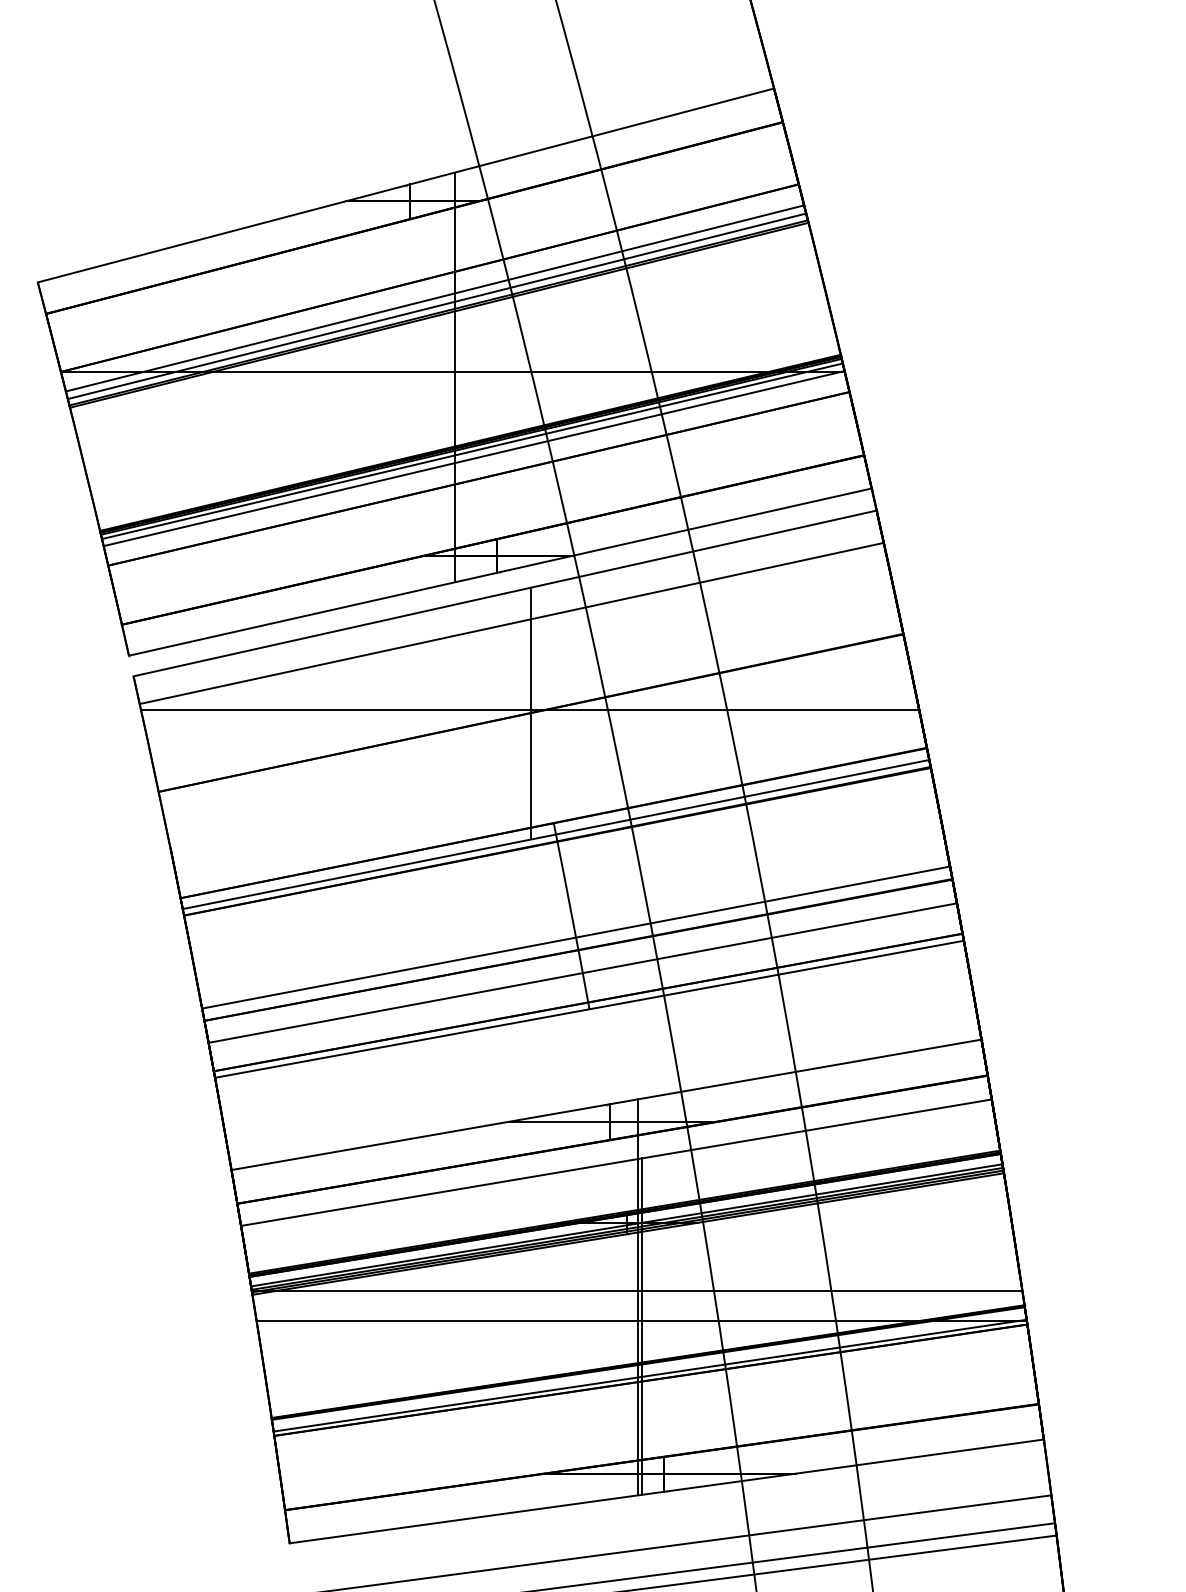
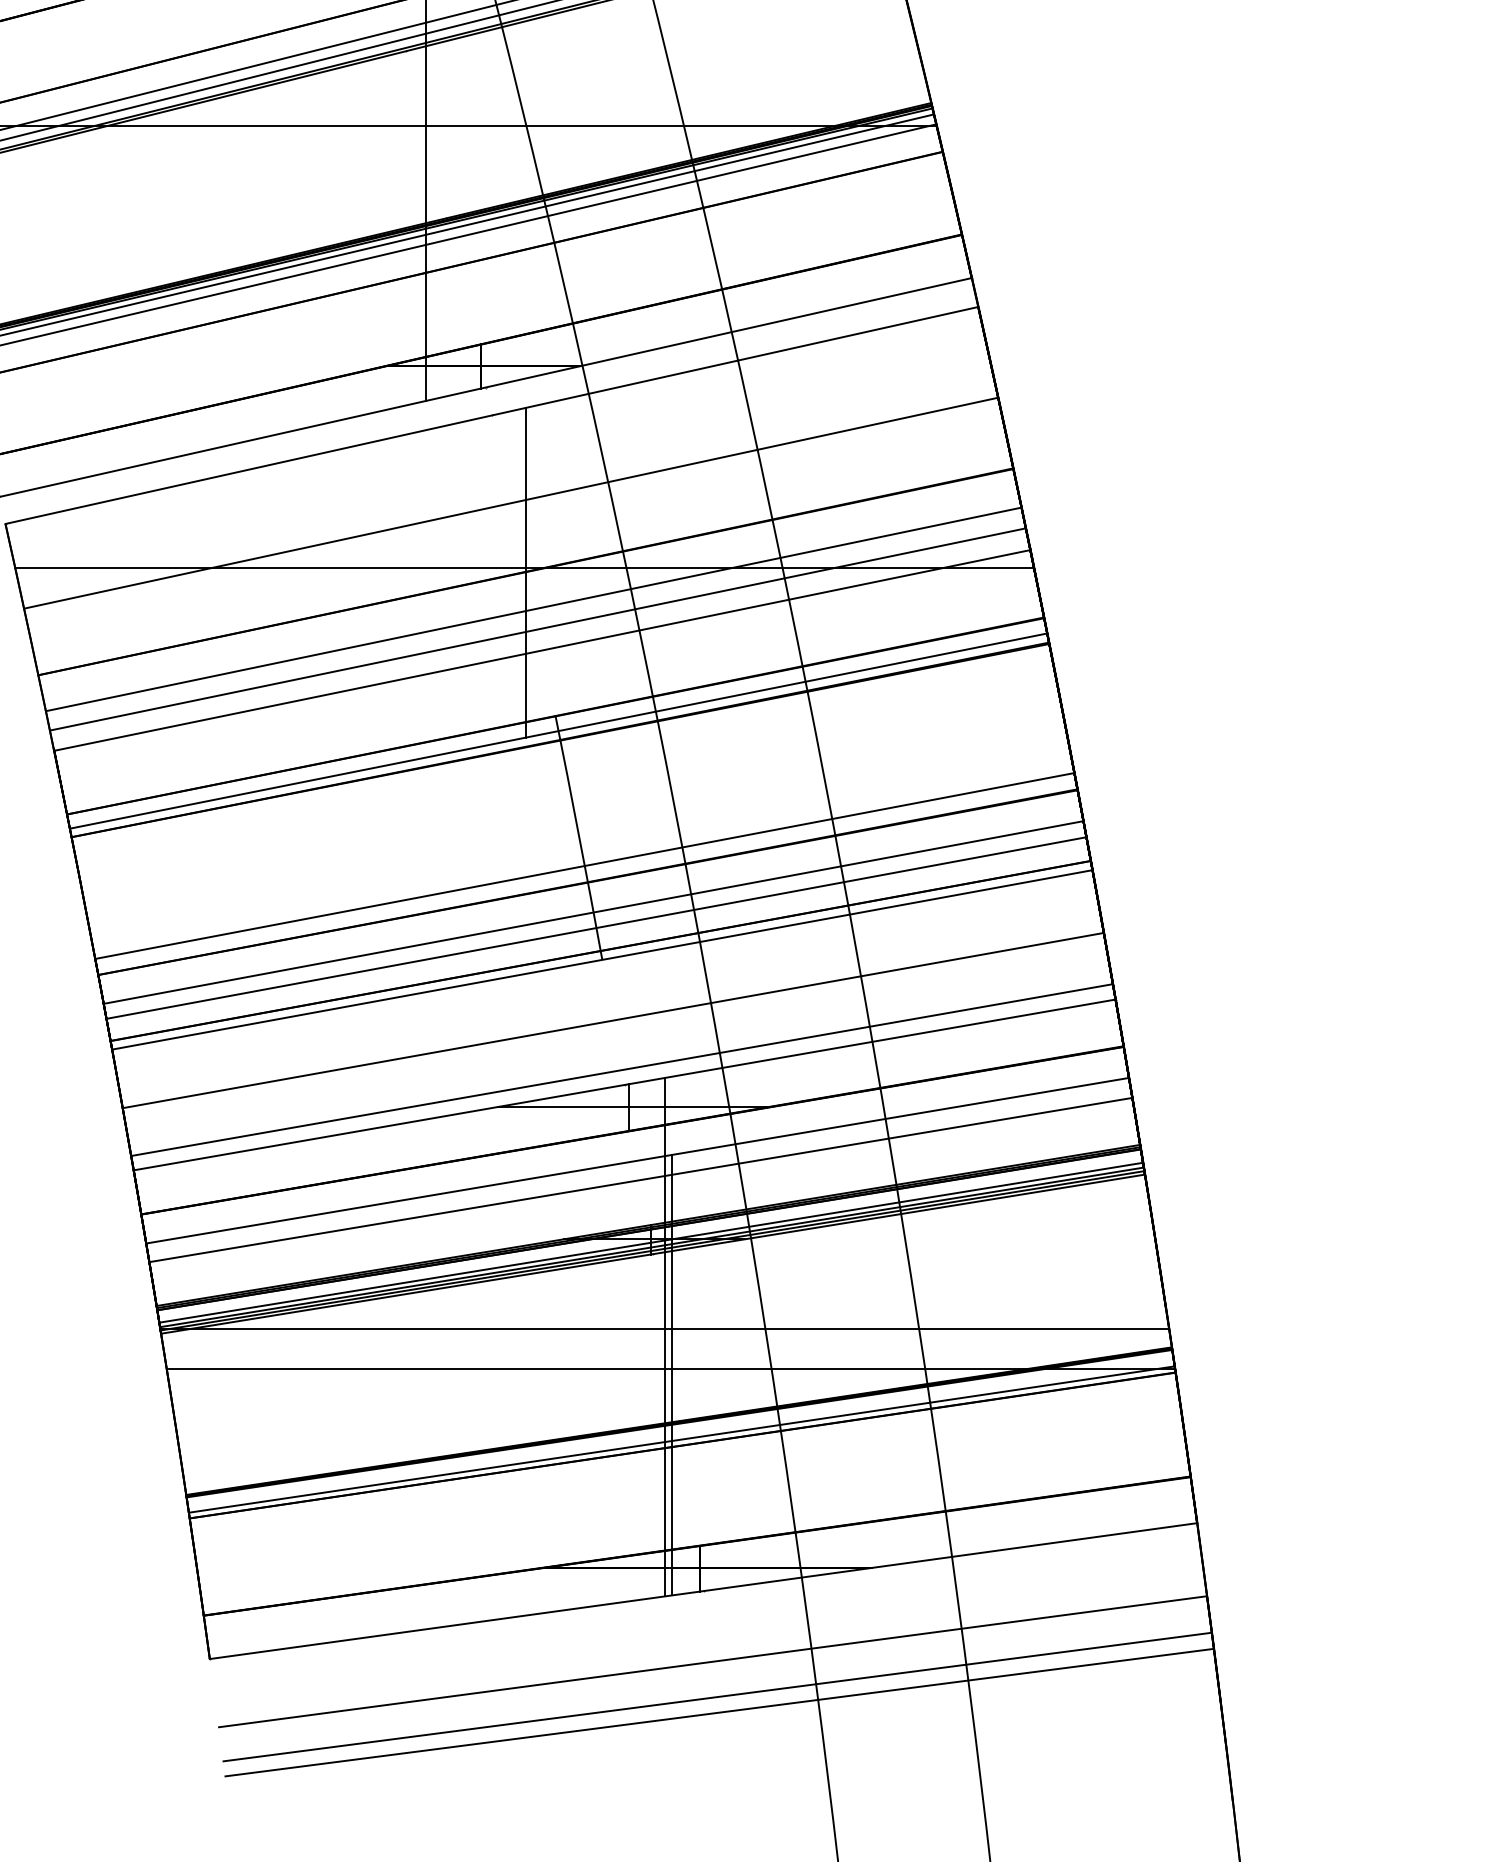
line: (511, 623) -> (510, 503), moved
line: (536, 741) -> (532, 609), added
line: (539, 756) -> (536, 628), added
line: (543, 772) -> (542, 649), added
line: (584, 984) -> (595, 927), added
line: (597, 1055) -> (612, 1020), added
line: (604, 1093) -> (622, 1070), added
line: (618, 1177) -> (640, 1180), added

